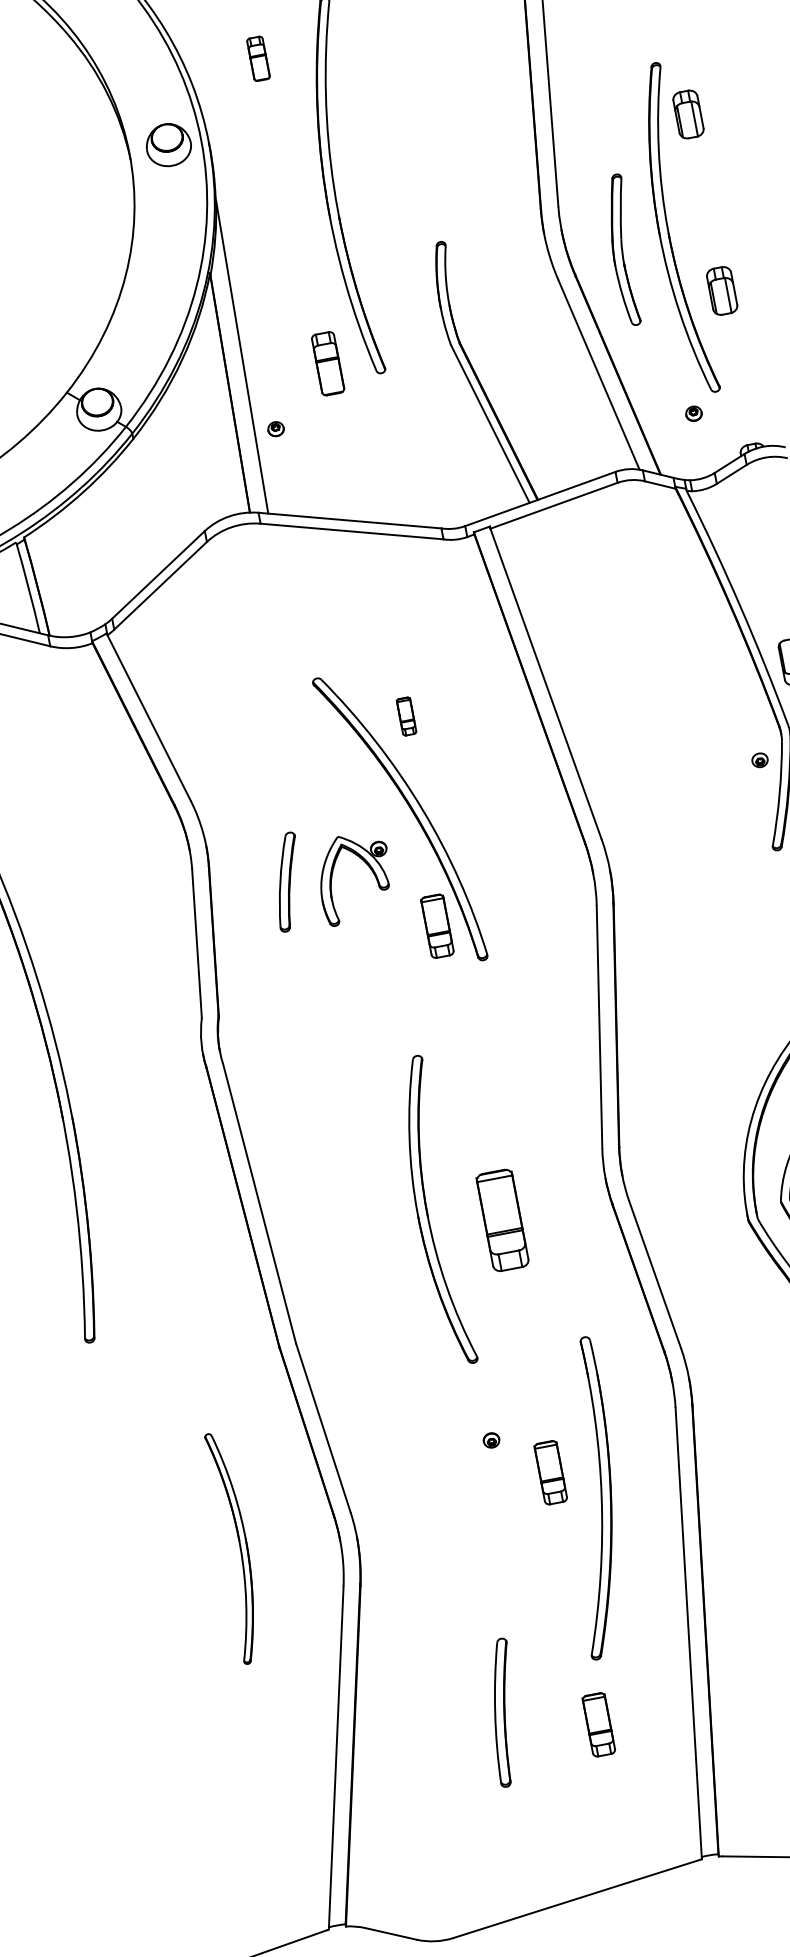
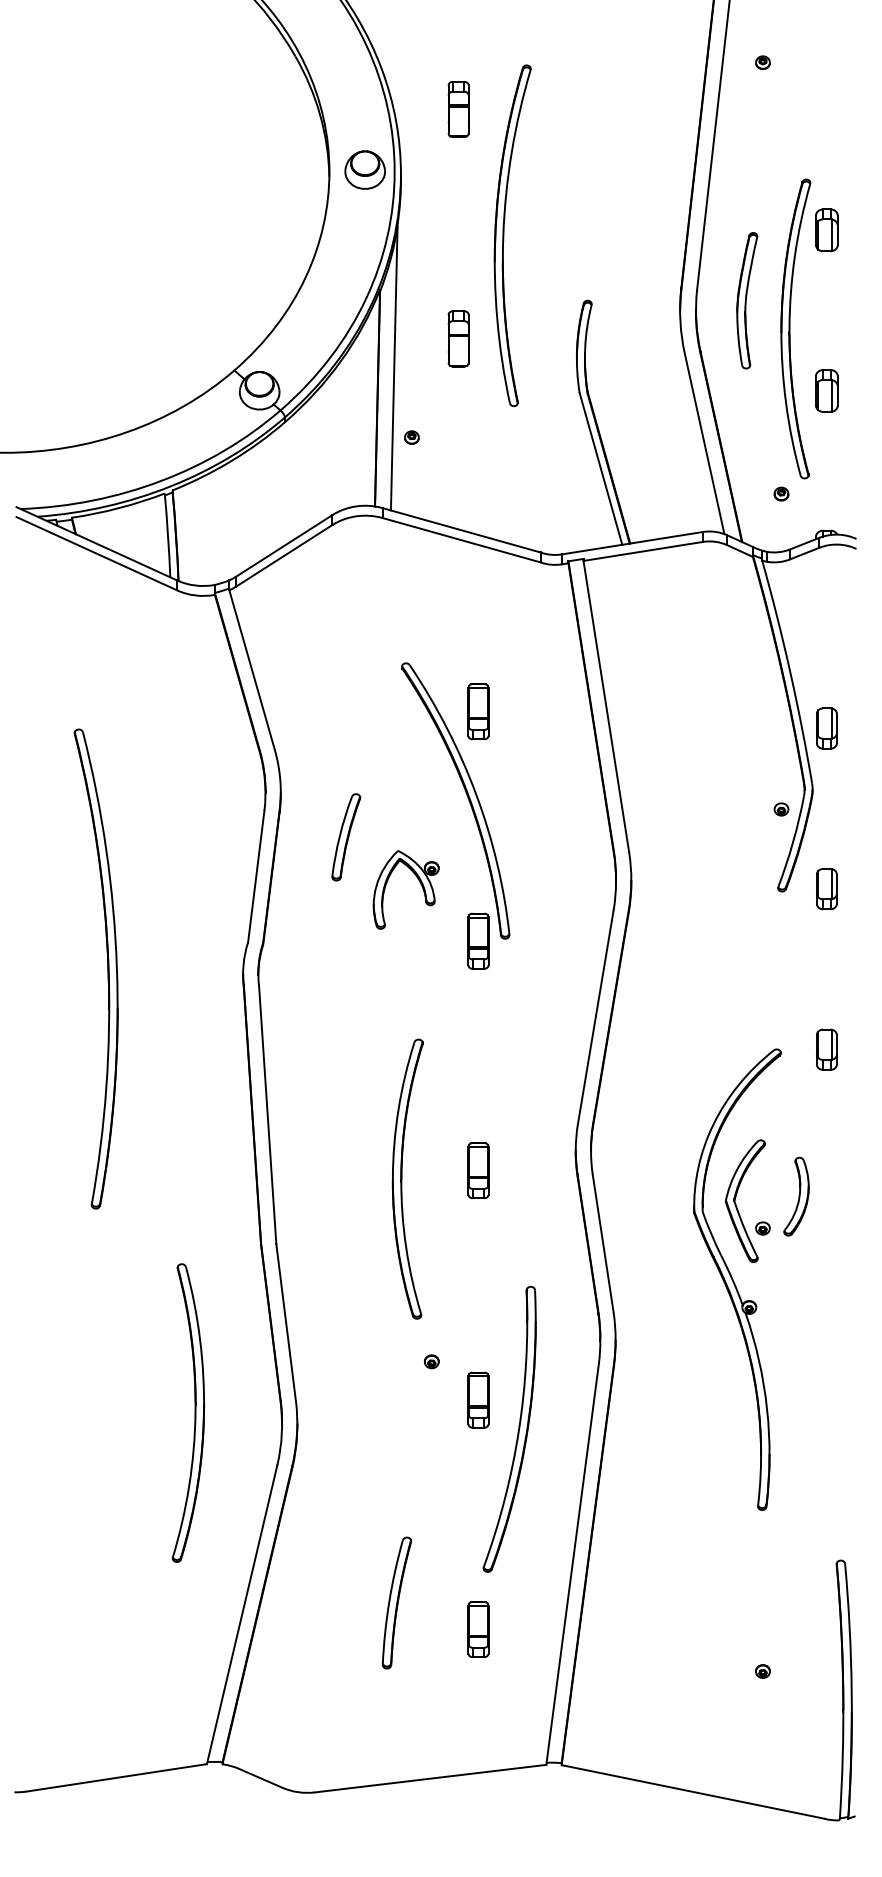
part: (258, 58) -> (458, 109), size x1.43
part: (623, 249) -> (747, 300), moved
part: (327, 363) -> (458, 338), moved
part: (406, 716) -> (478, 711), size x1.67
part: (365, 864) -> (417, 879), moved
part: (437, 925) -> (478, 940), moved
part: (433, 1210) -> (407, 1178), moved
part: (502, 1220) -> (478, 1170), size x0.62
part: (234, 1547) -> (188, 1412), size x1.43

